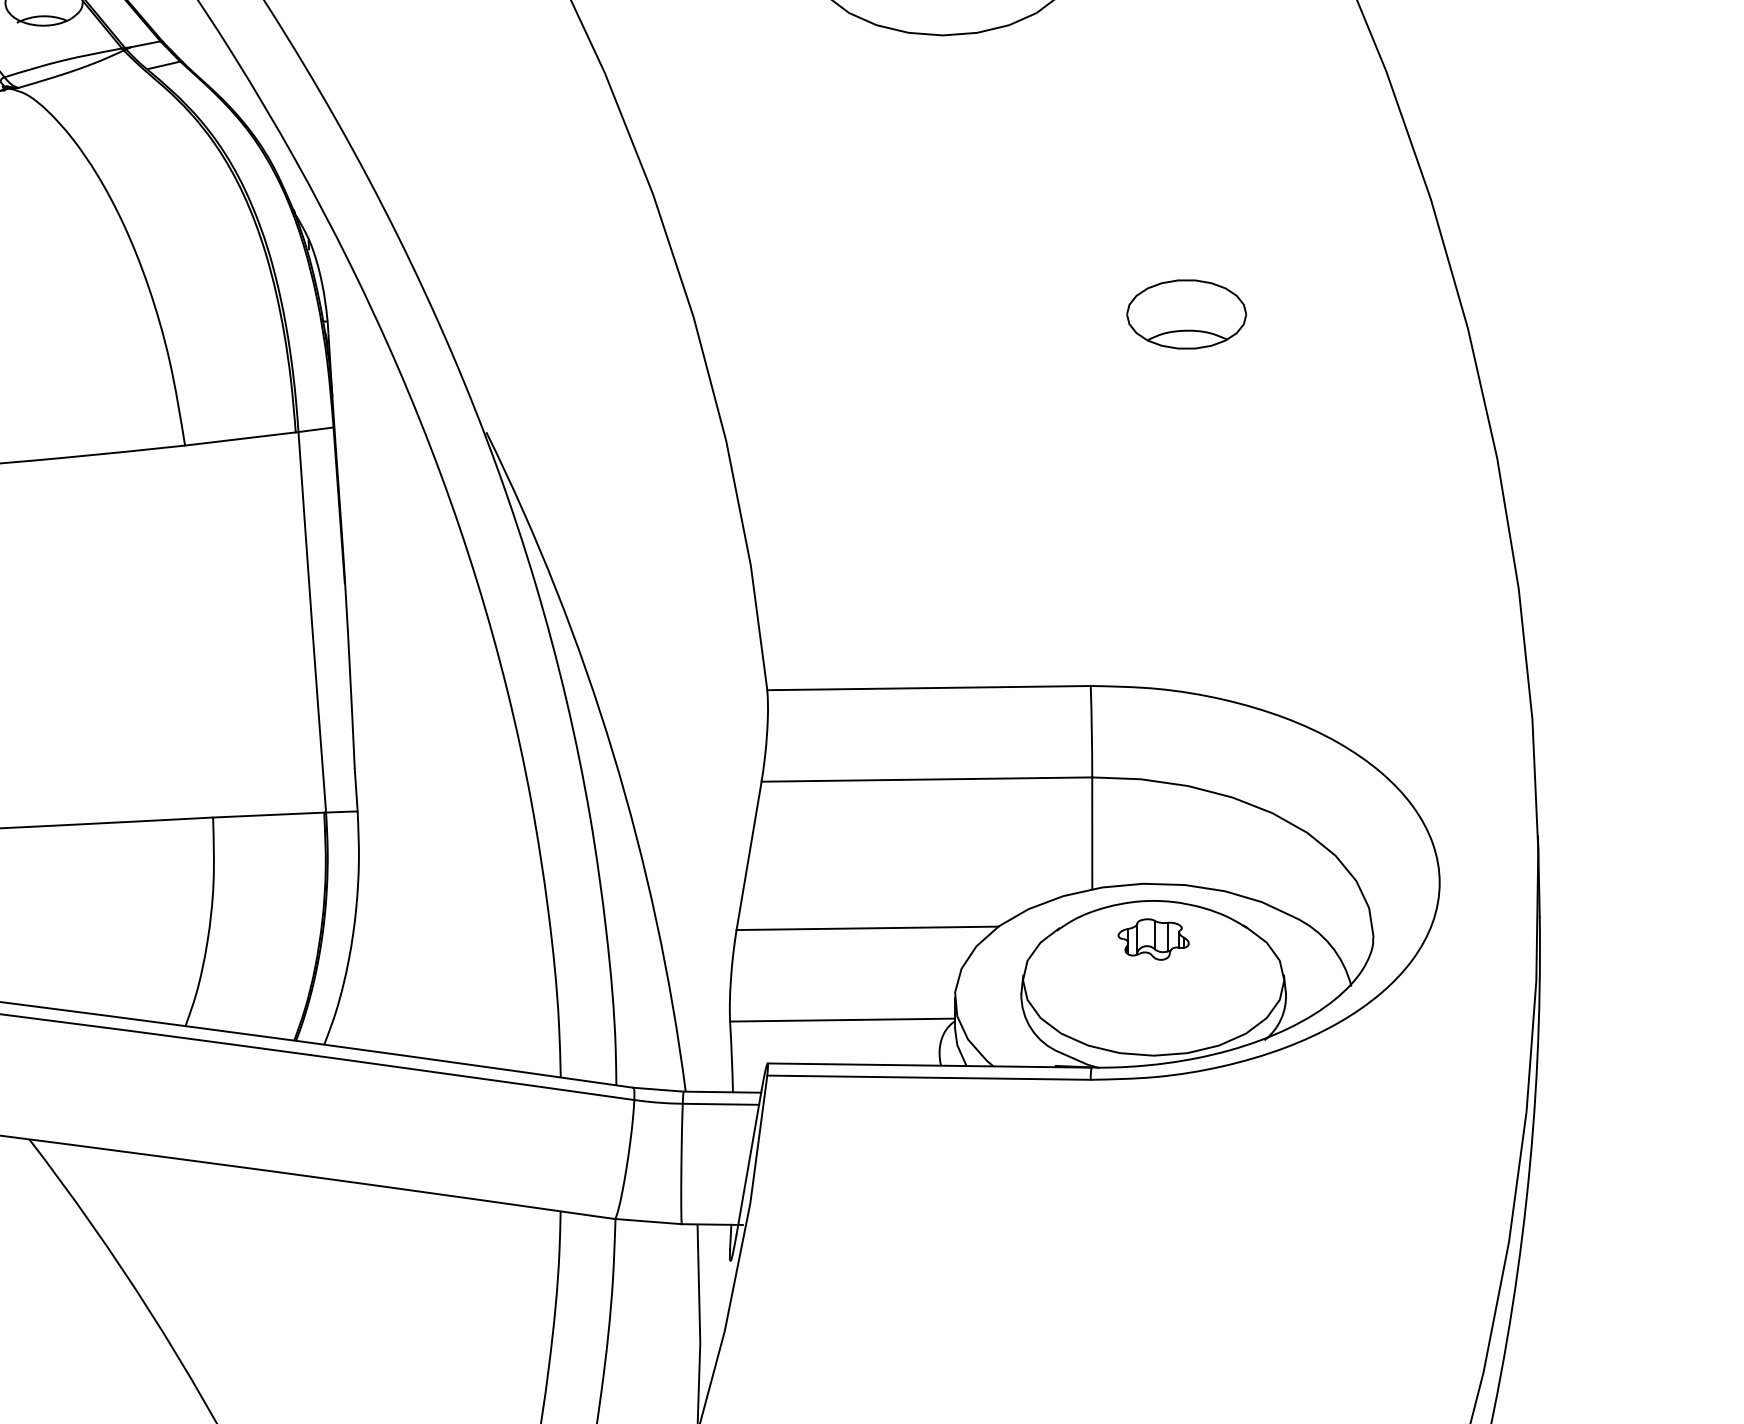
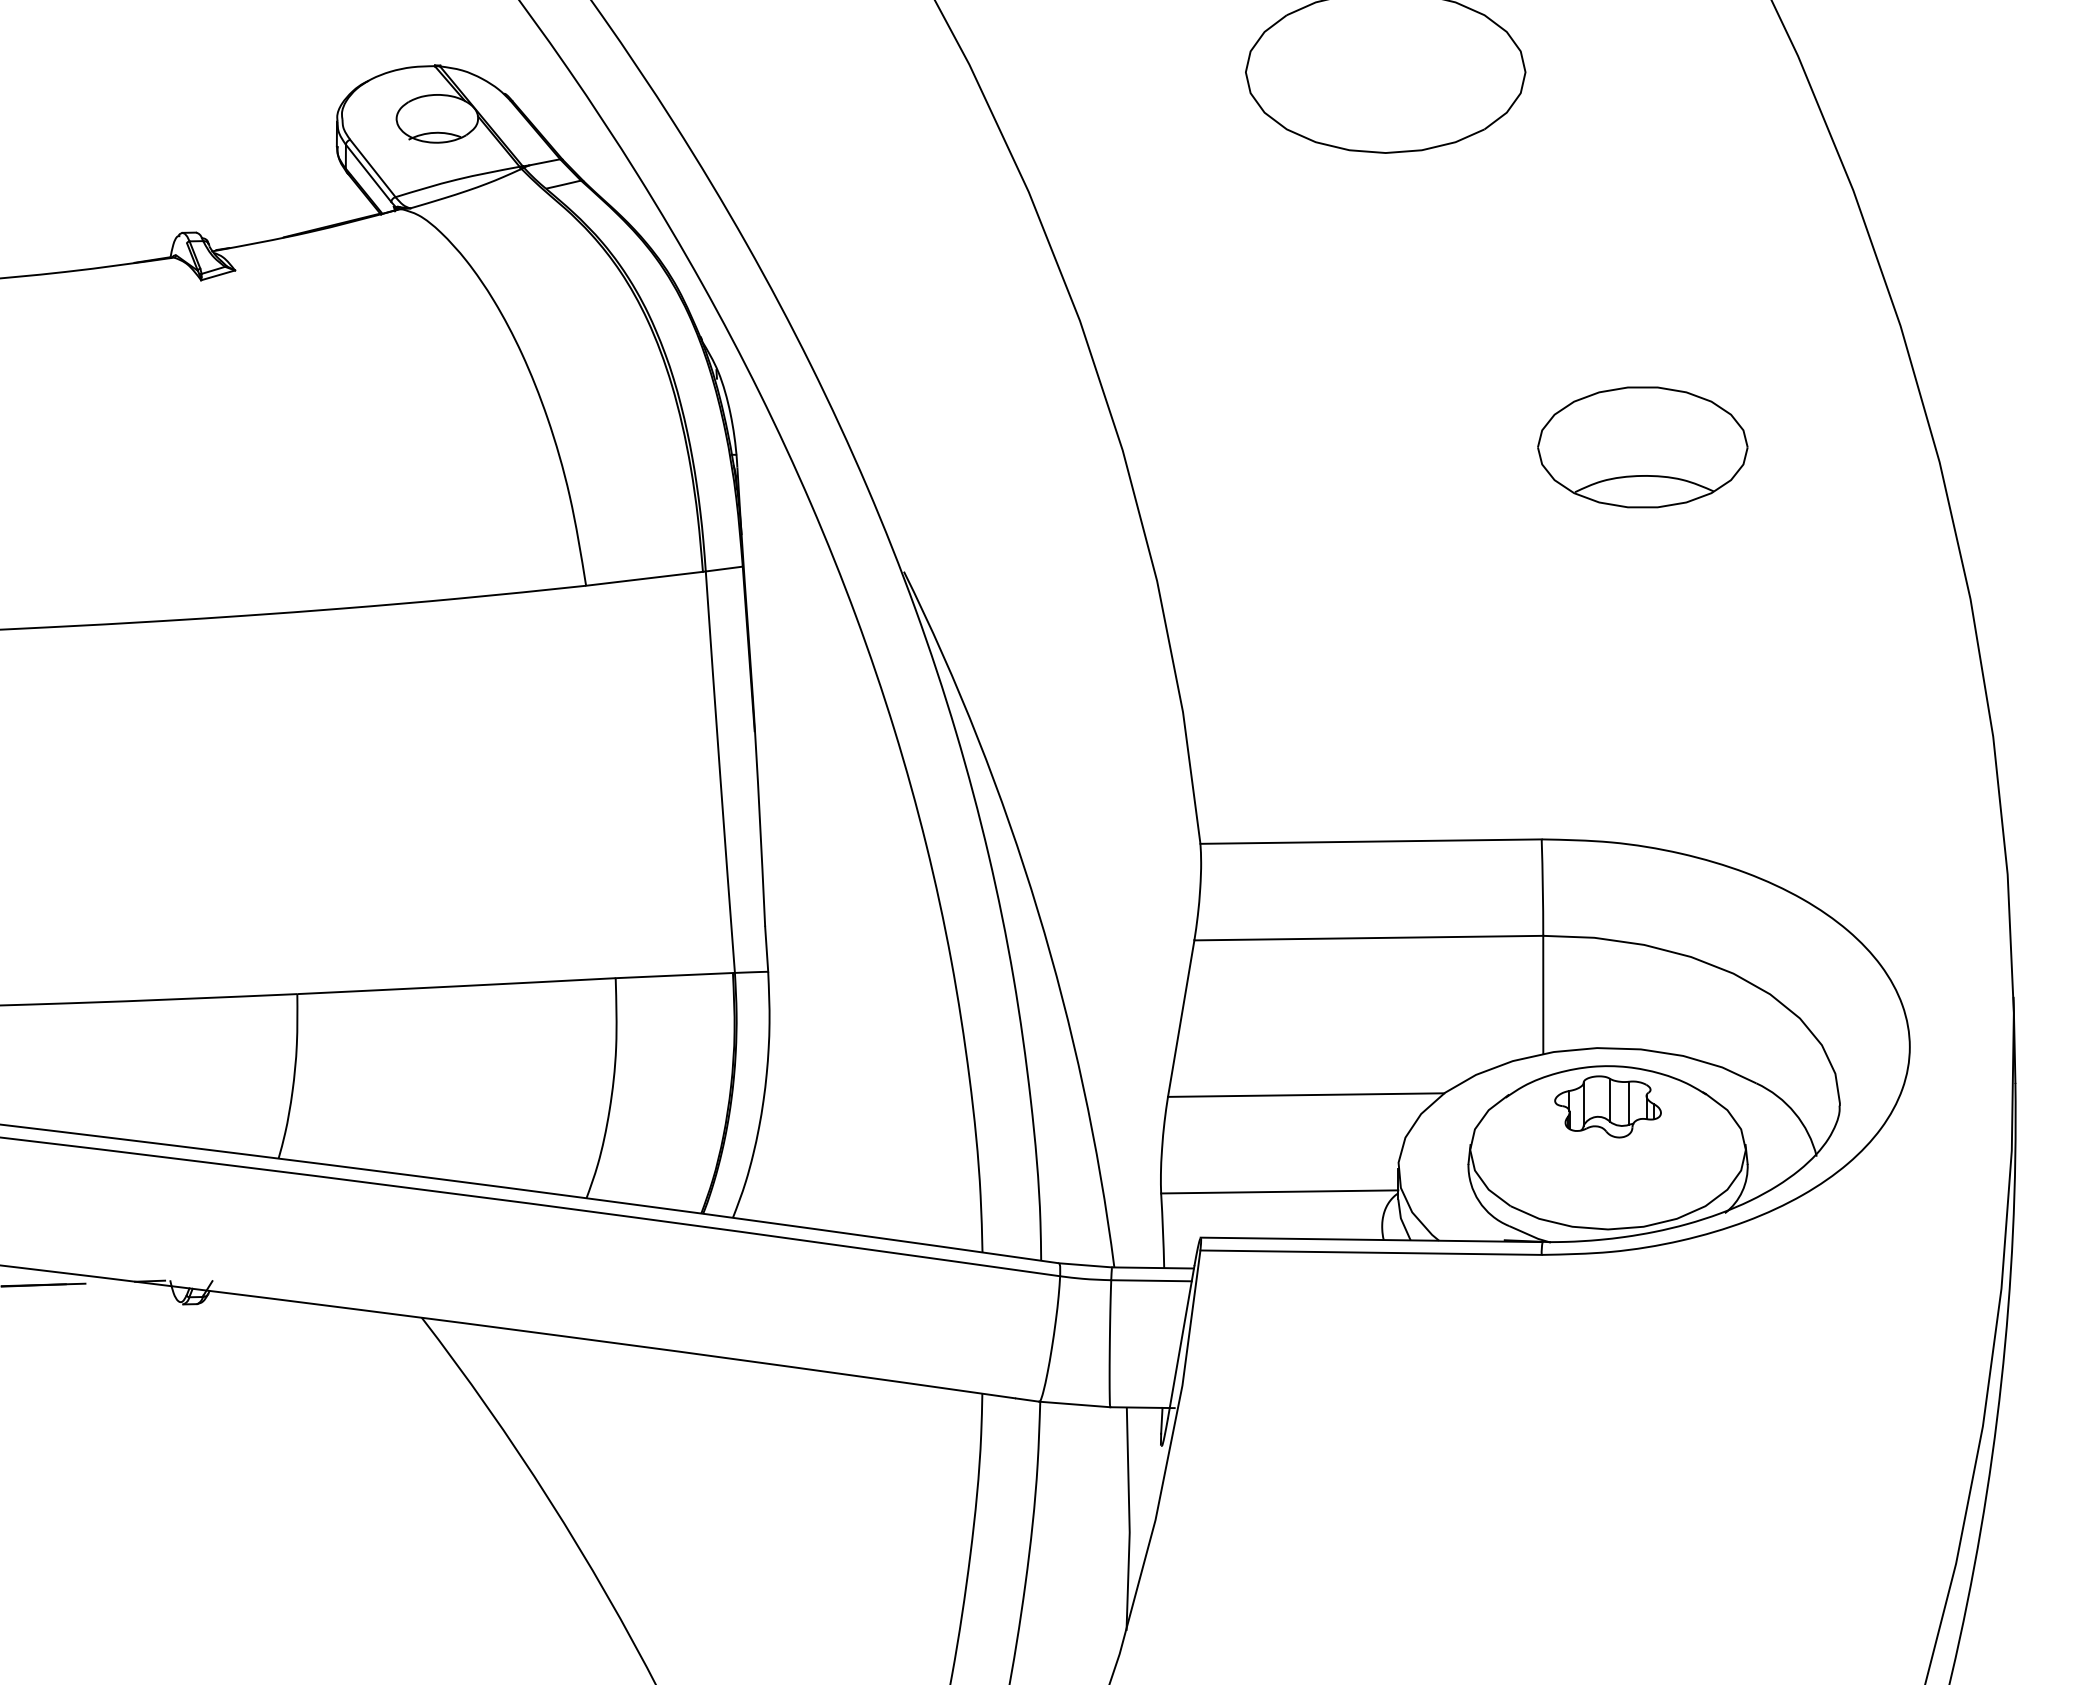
part: (1186, 314) -> (1642, 447), size x1.67
part: (1153, 939) -> (1607, 1106), size x1.43

